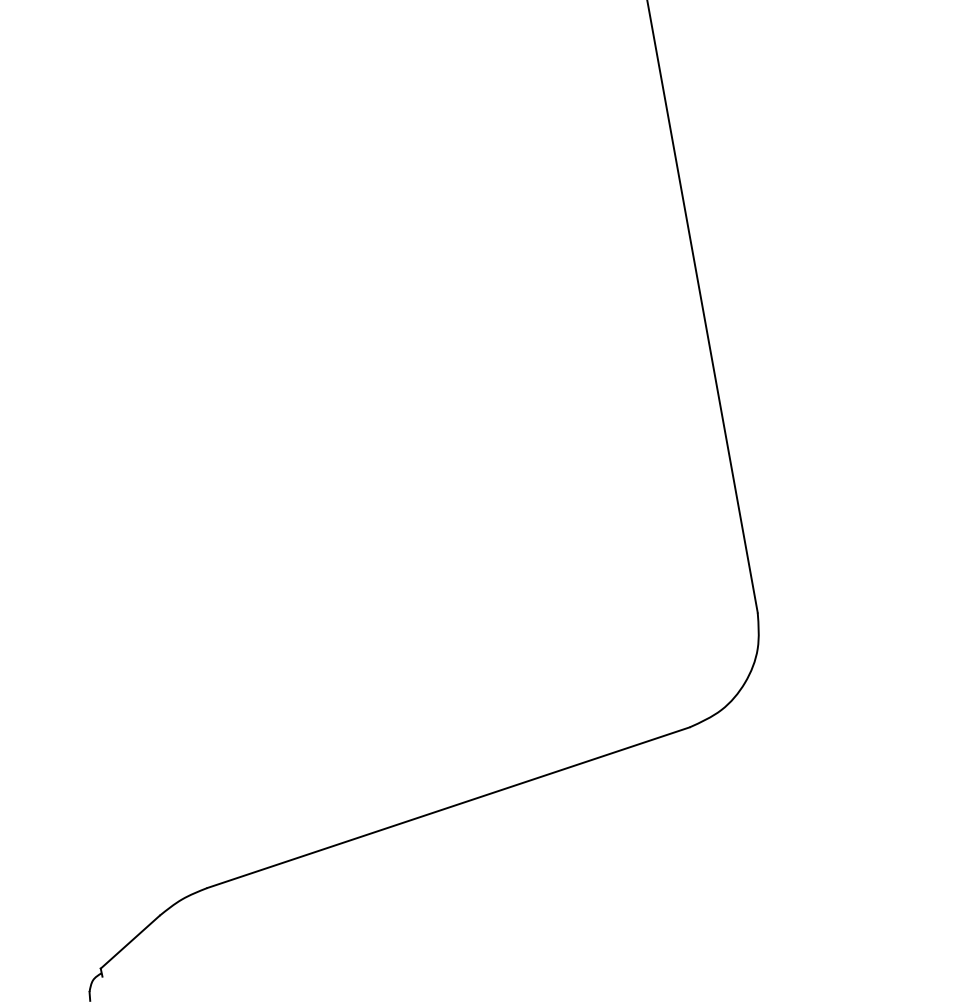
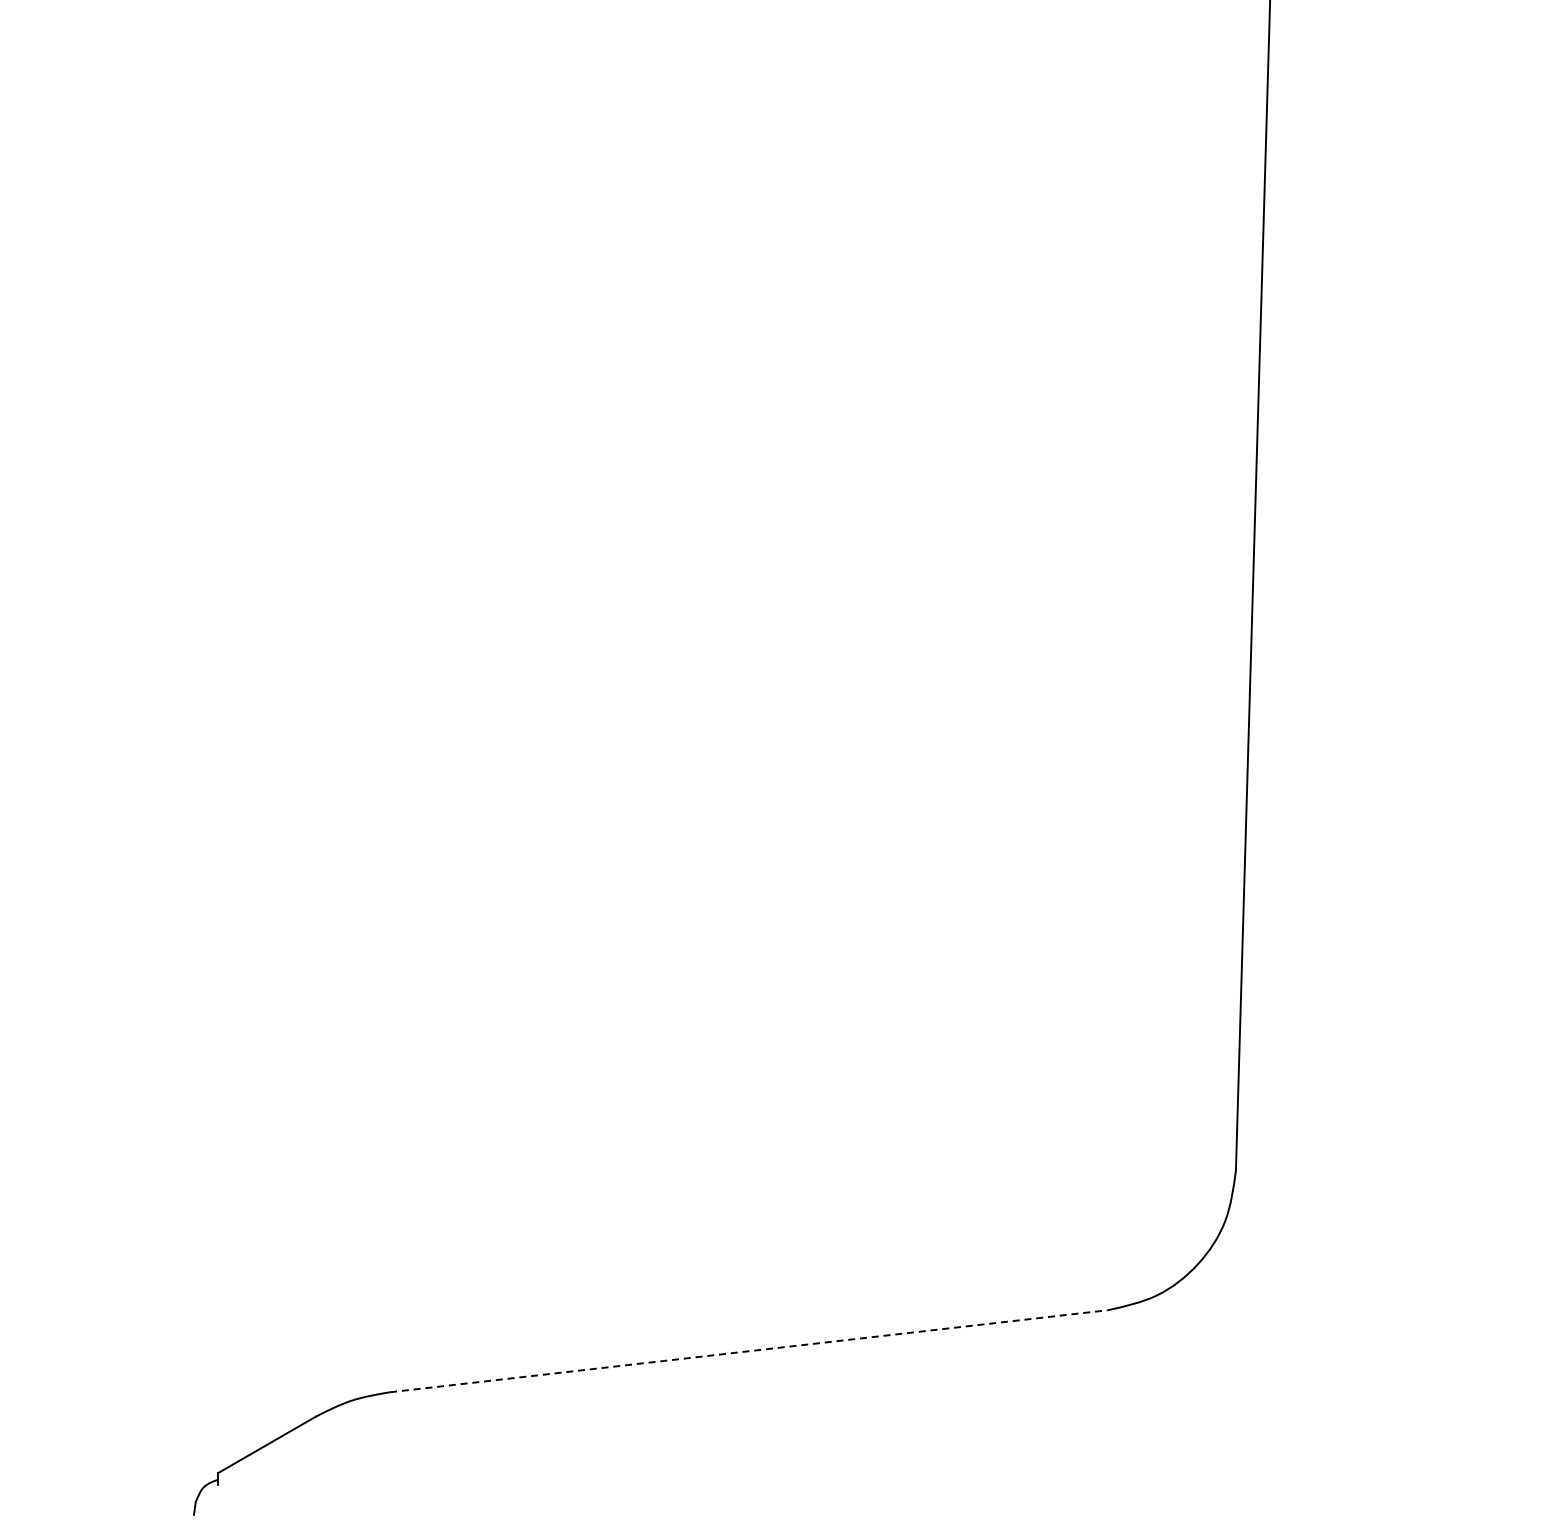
line: (449, 807) -> (749, 1351), solid -> dashed

